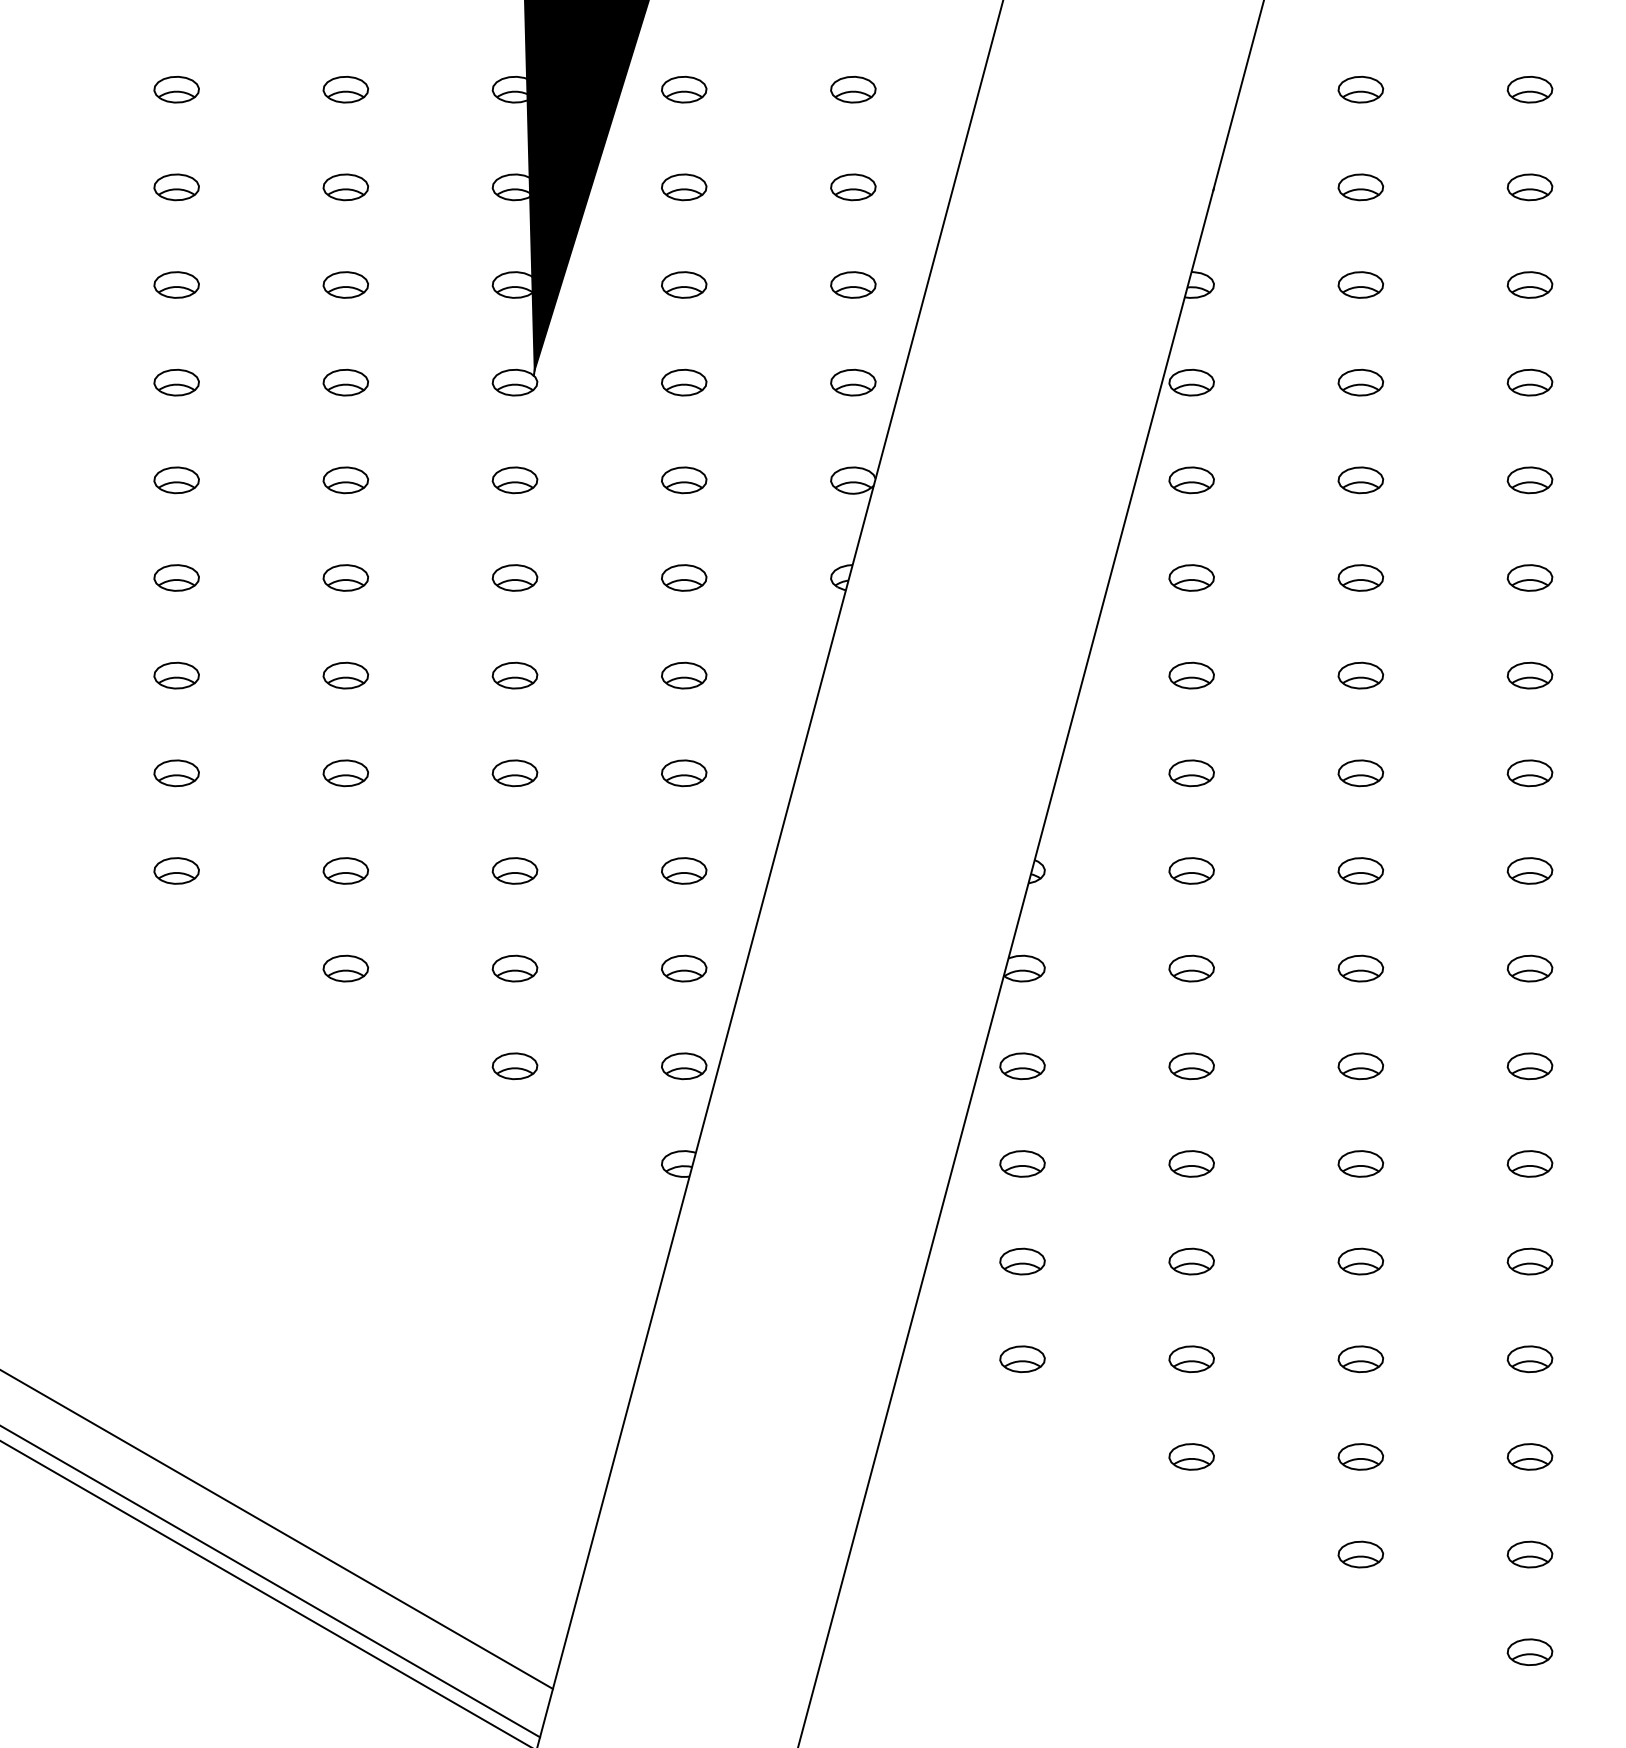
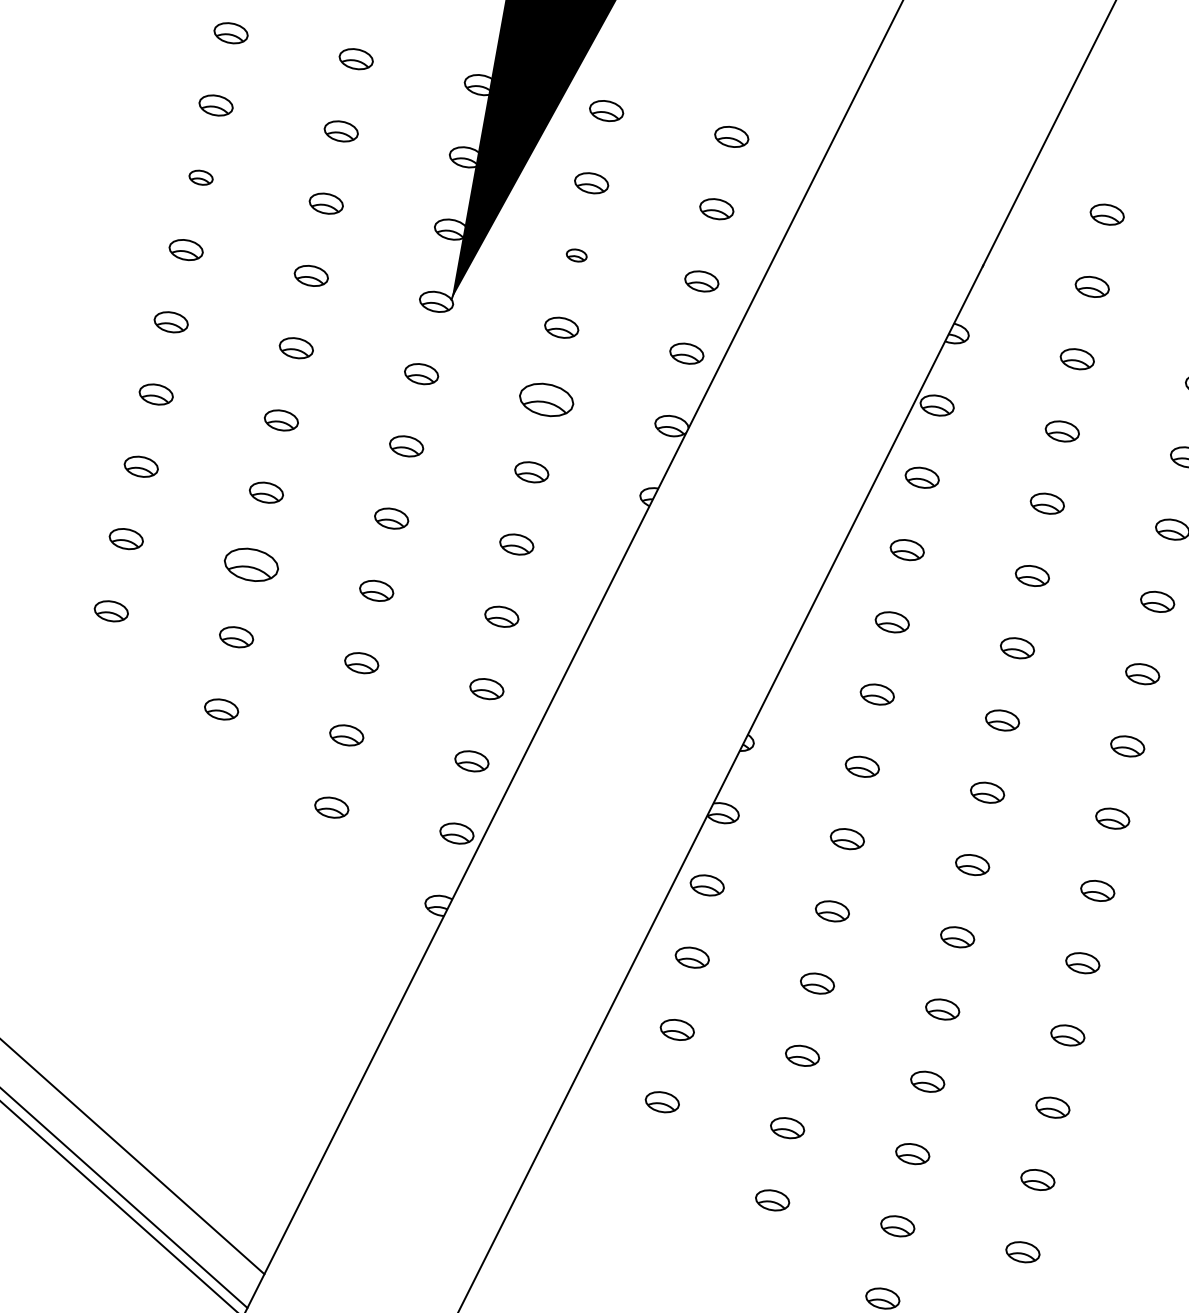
part: (176, 284) -> (201, 177), size x0.7
part: (684, 284) -> (576, 255), size x0.6
part: (684, 480) -> (546, 400), size x1.6
part: (345, 773) -> (251, 565), size x1.6

